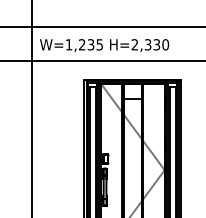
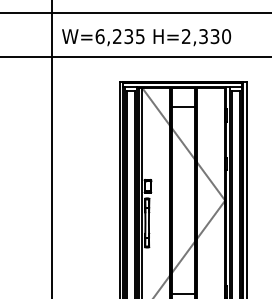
text: (68, 44) -> (99, 36), W=1,235 -> W=6,235

